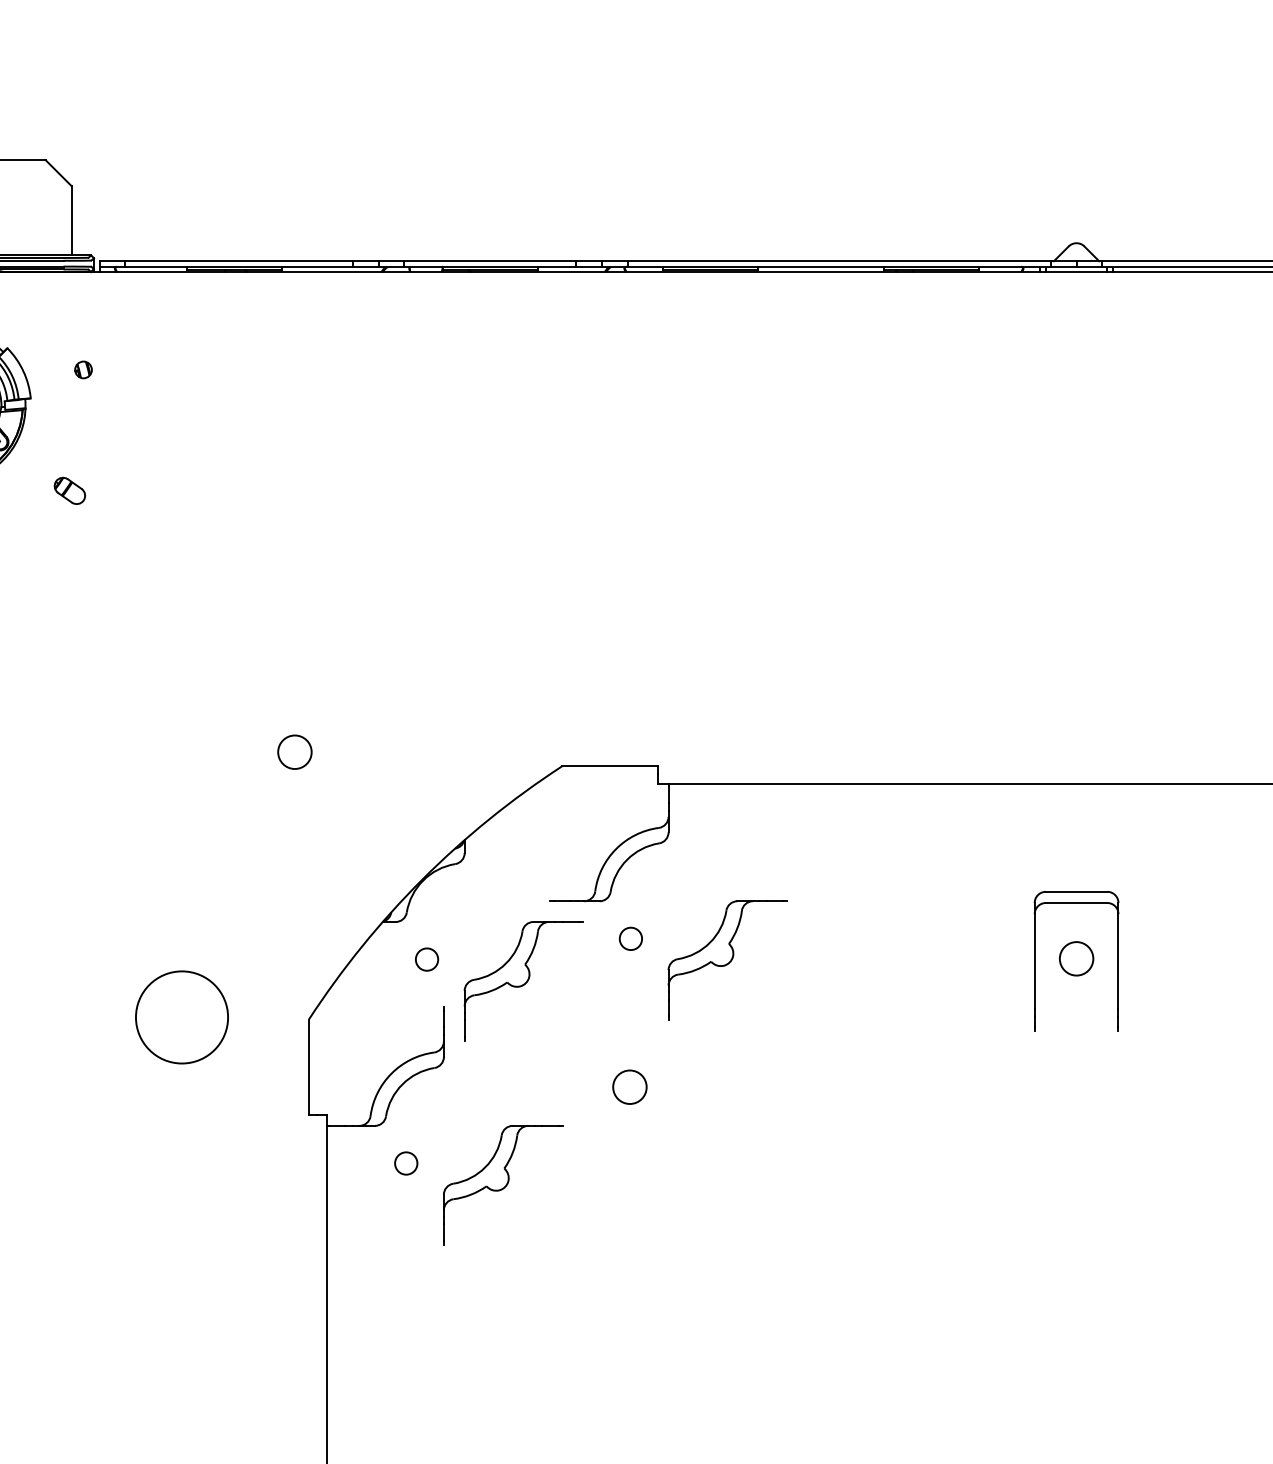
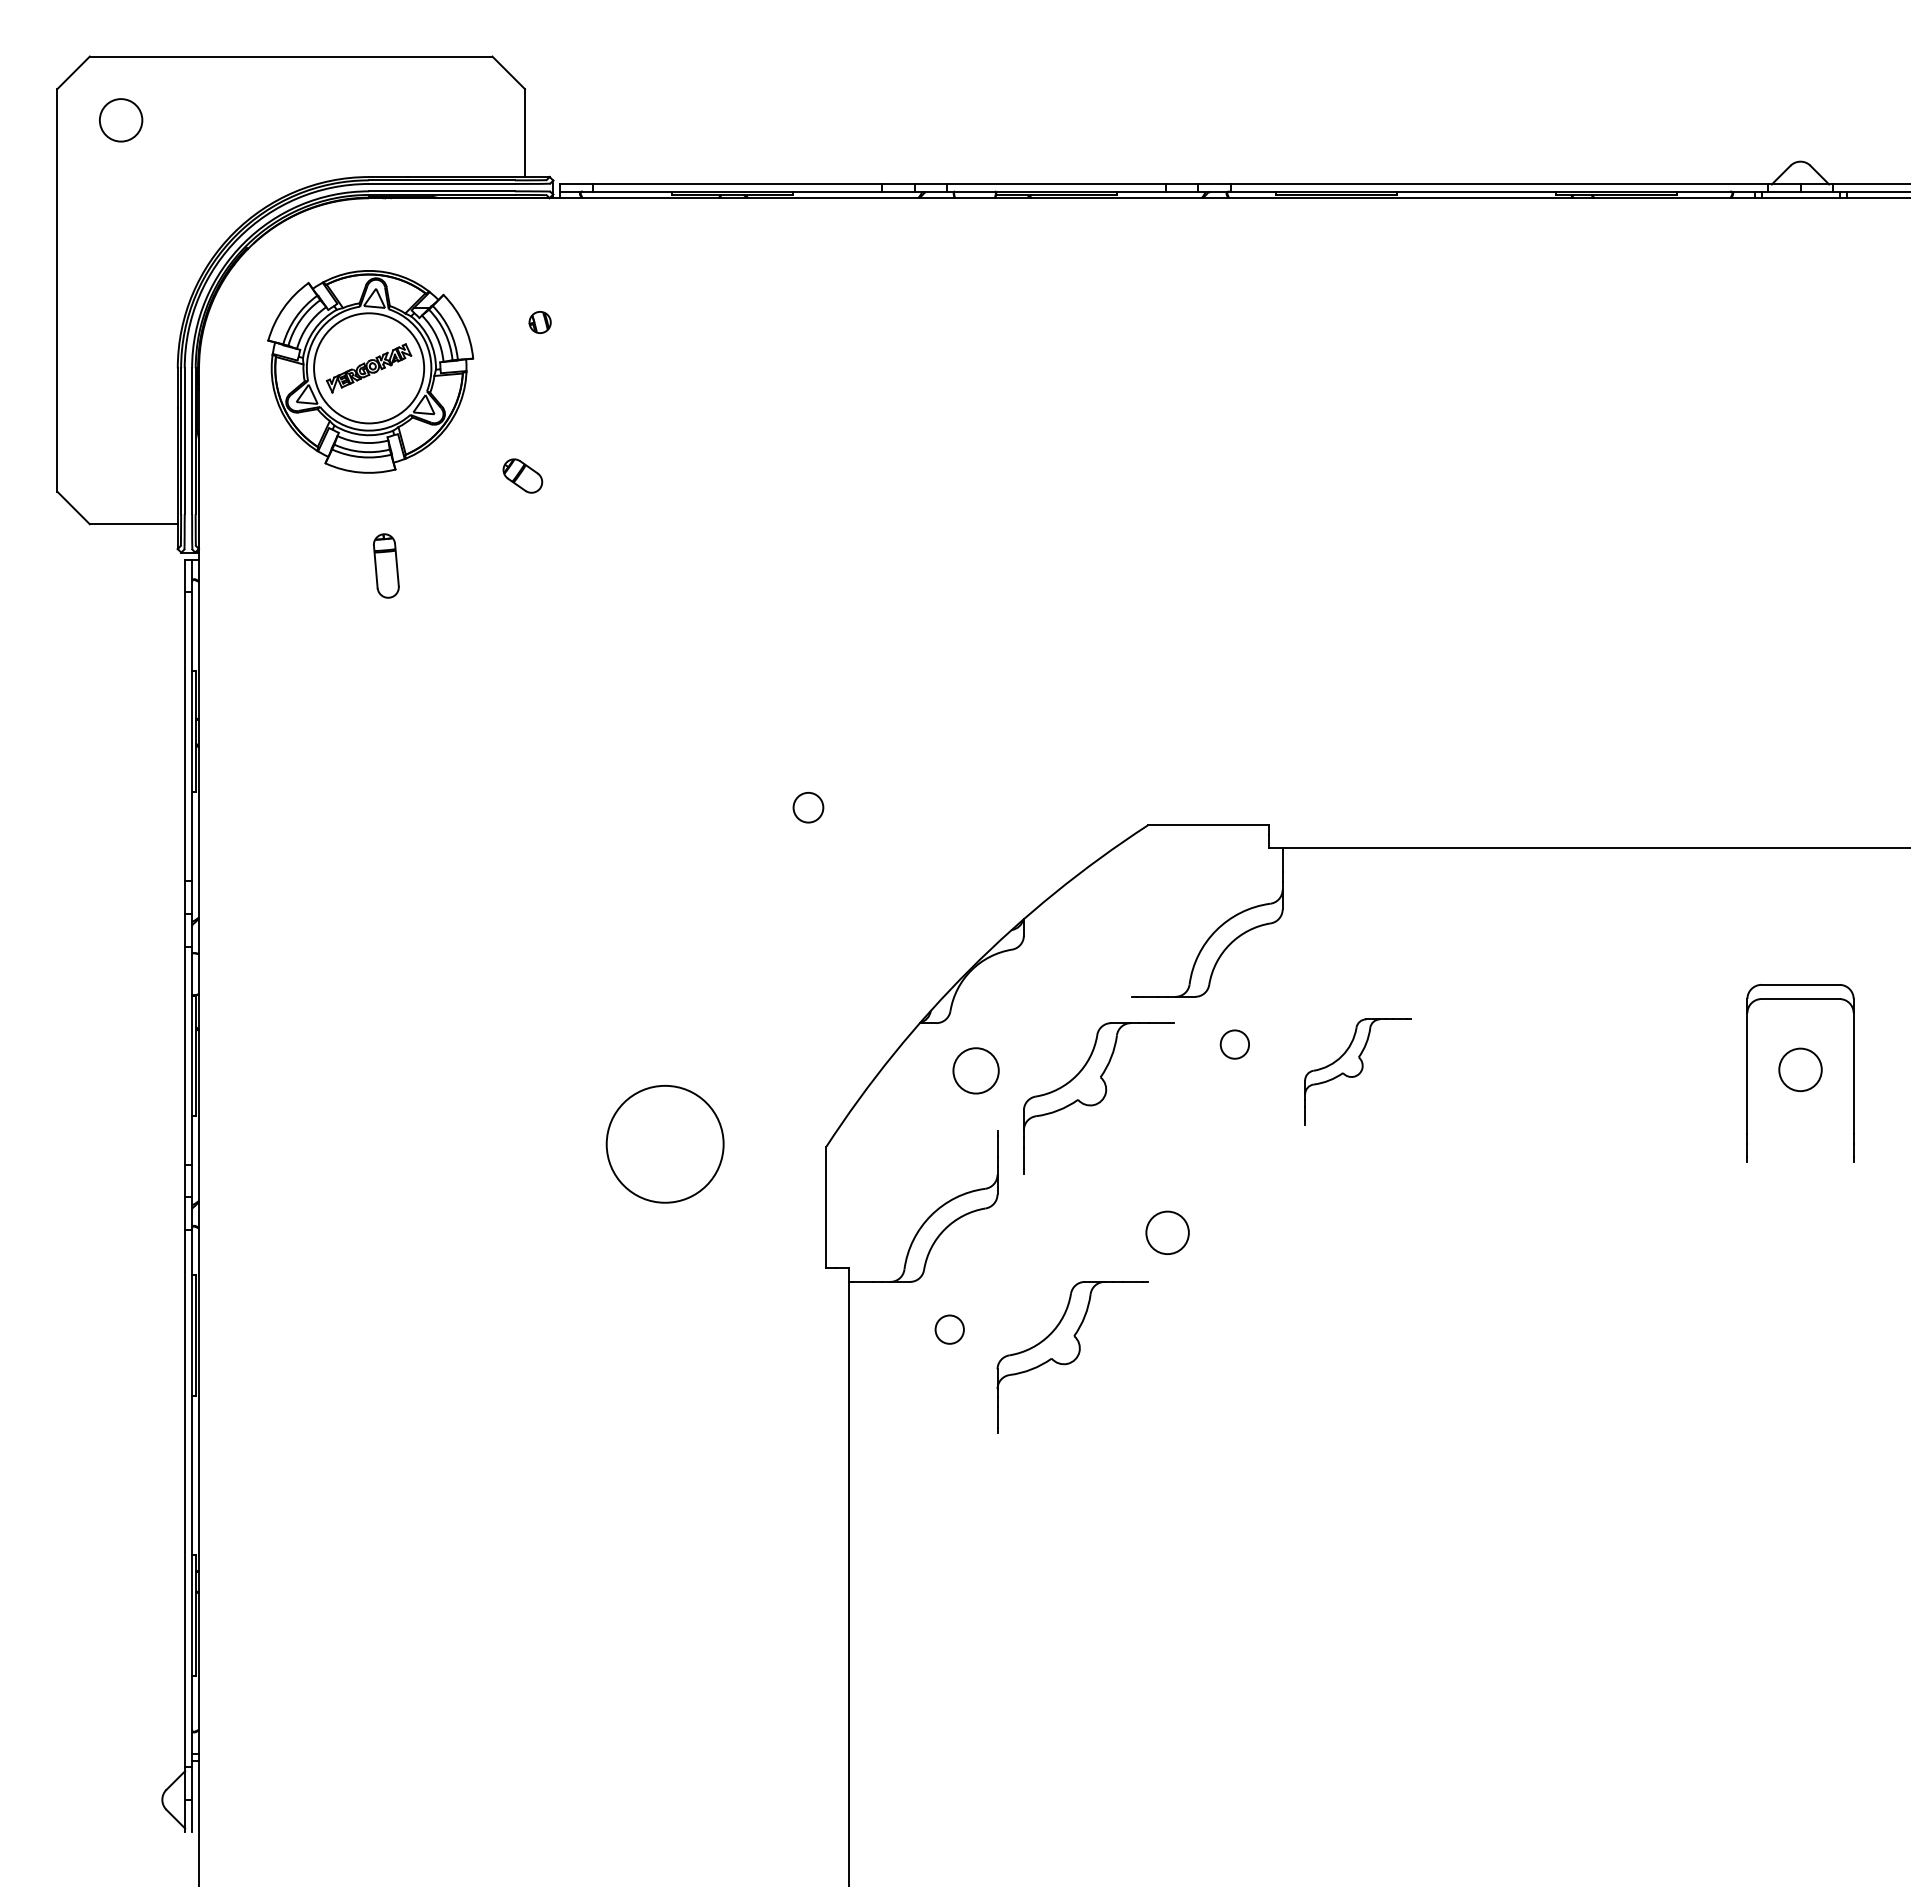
circle: (294, 752) -> (808, 807), size x0.7
circle: (426, 959) -> (975, 1070), size x1.6
part: (727, 960) -> (1357, 1071), size x0.7
circle: (629, 1086) -> (1167, 1232), moved

